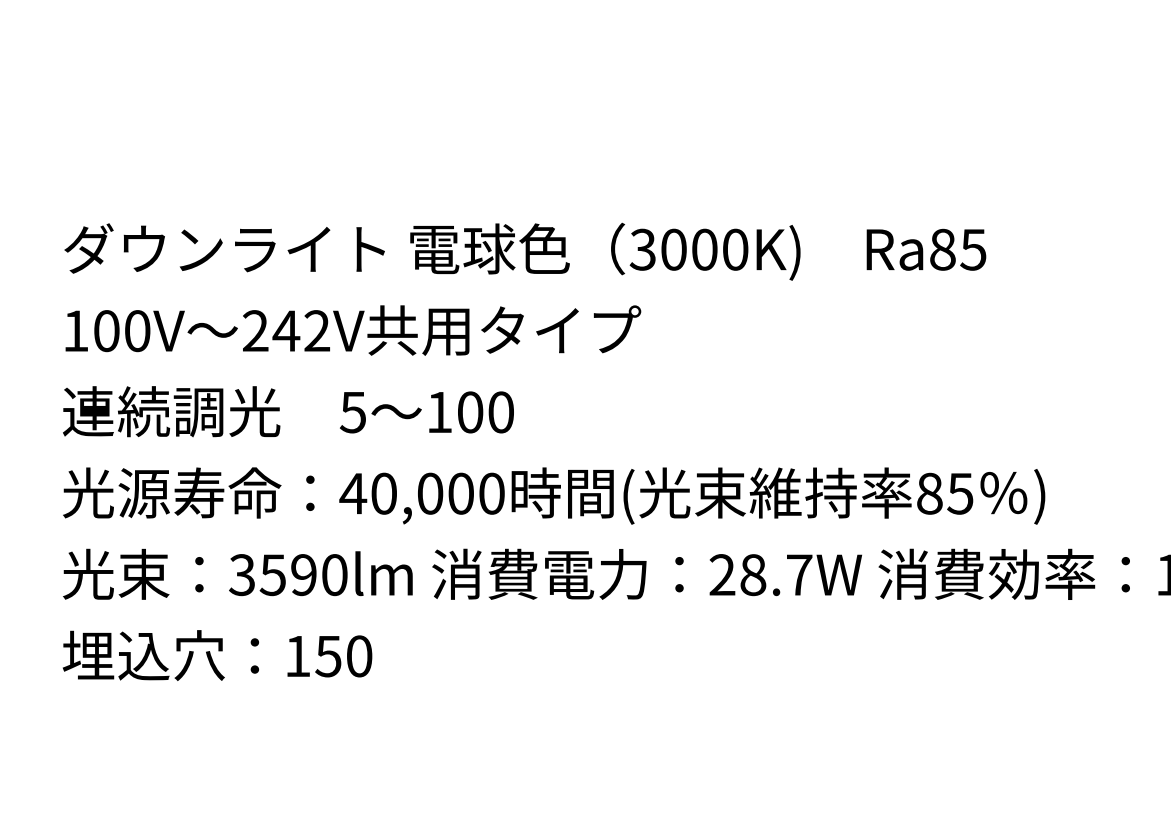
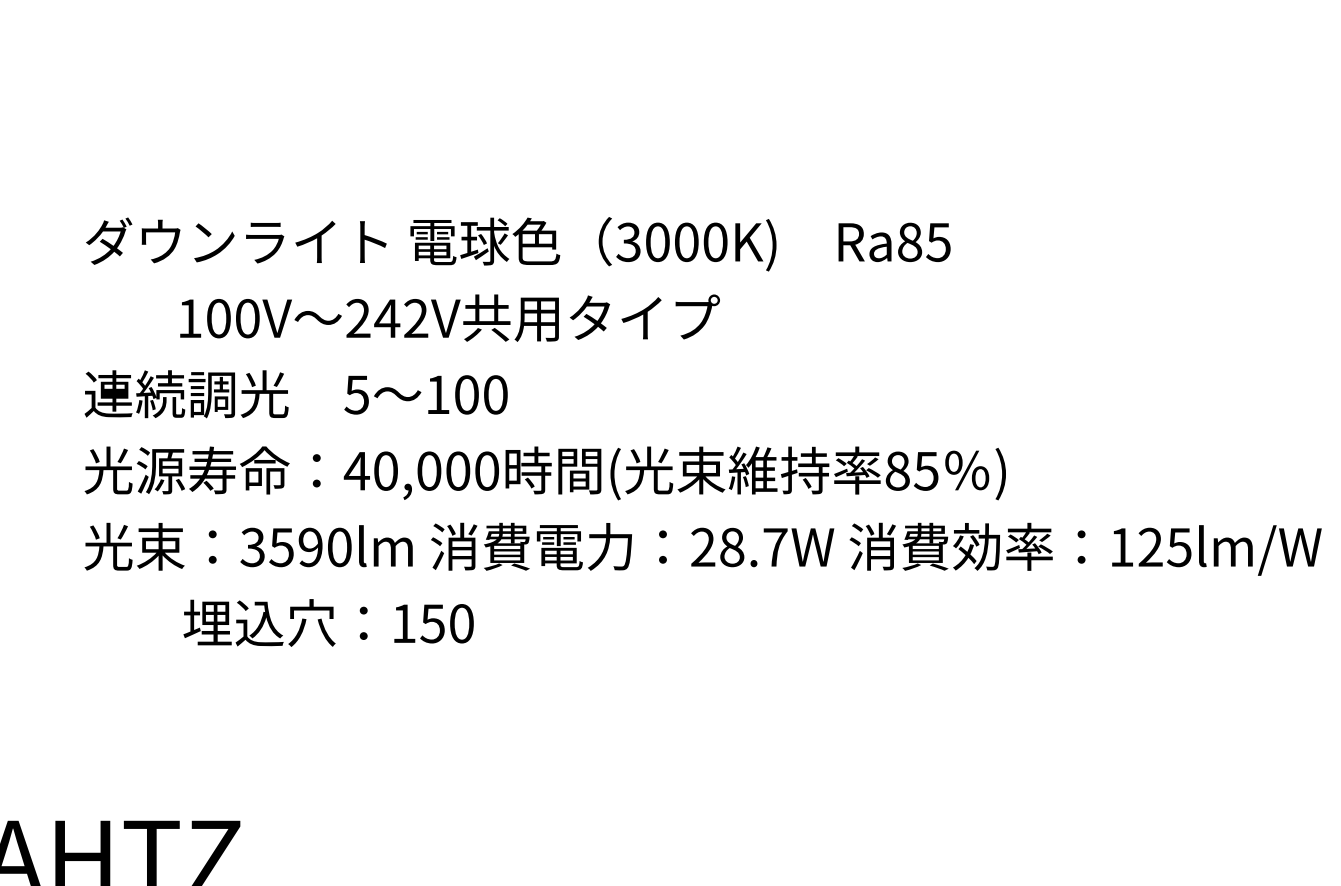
text: (352, 329) -> (449, 317), moved
text: (217, 655) -> (328, 622), moved

